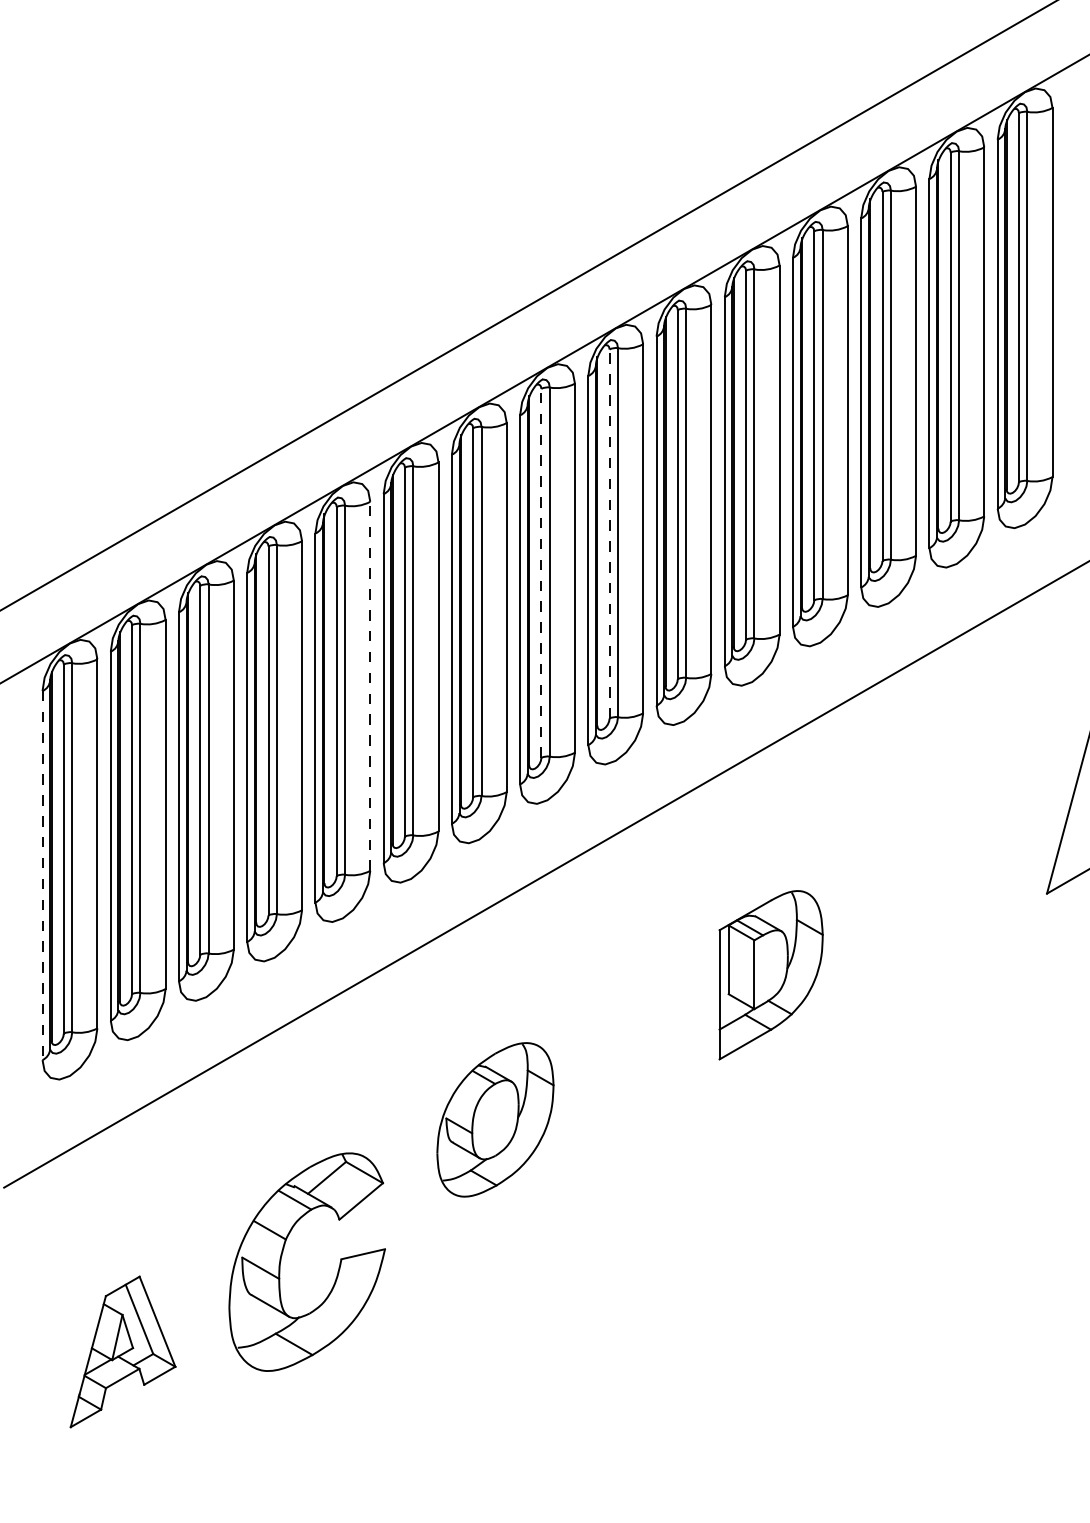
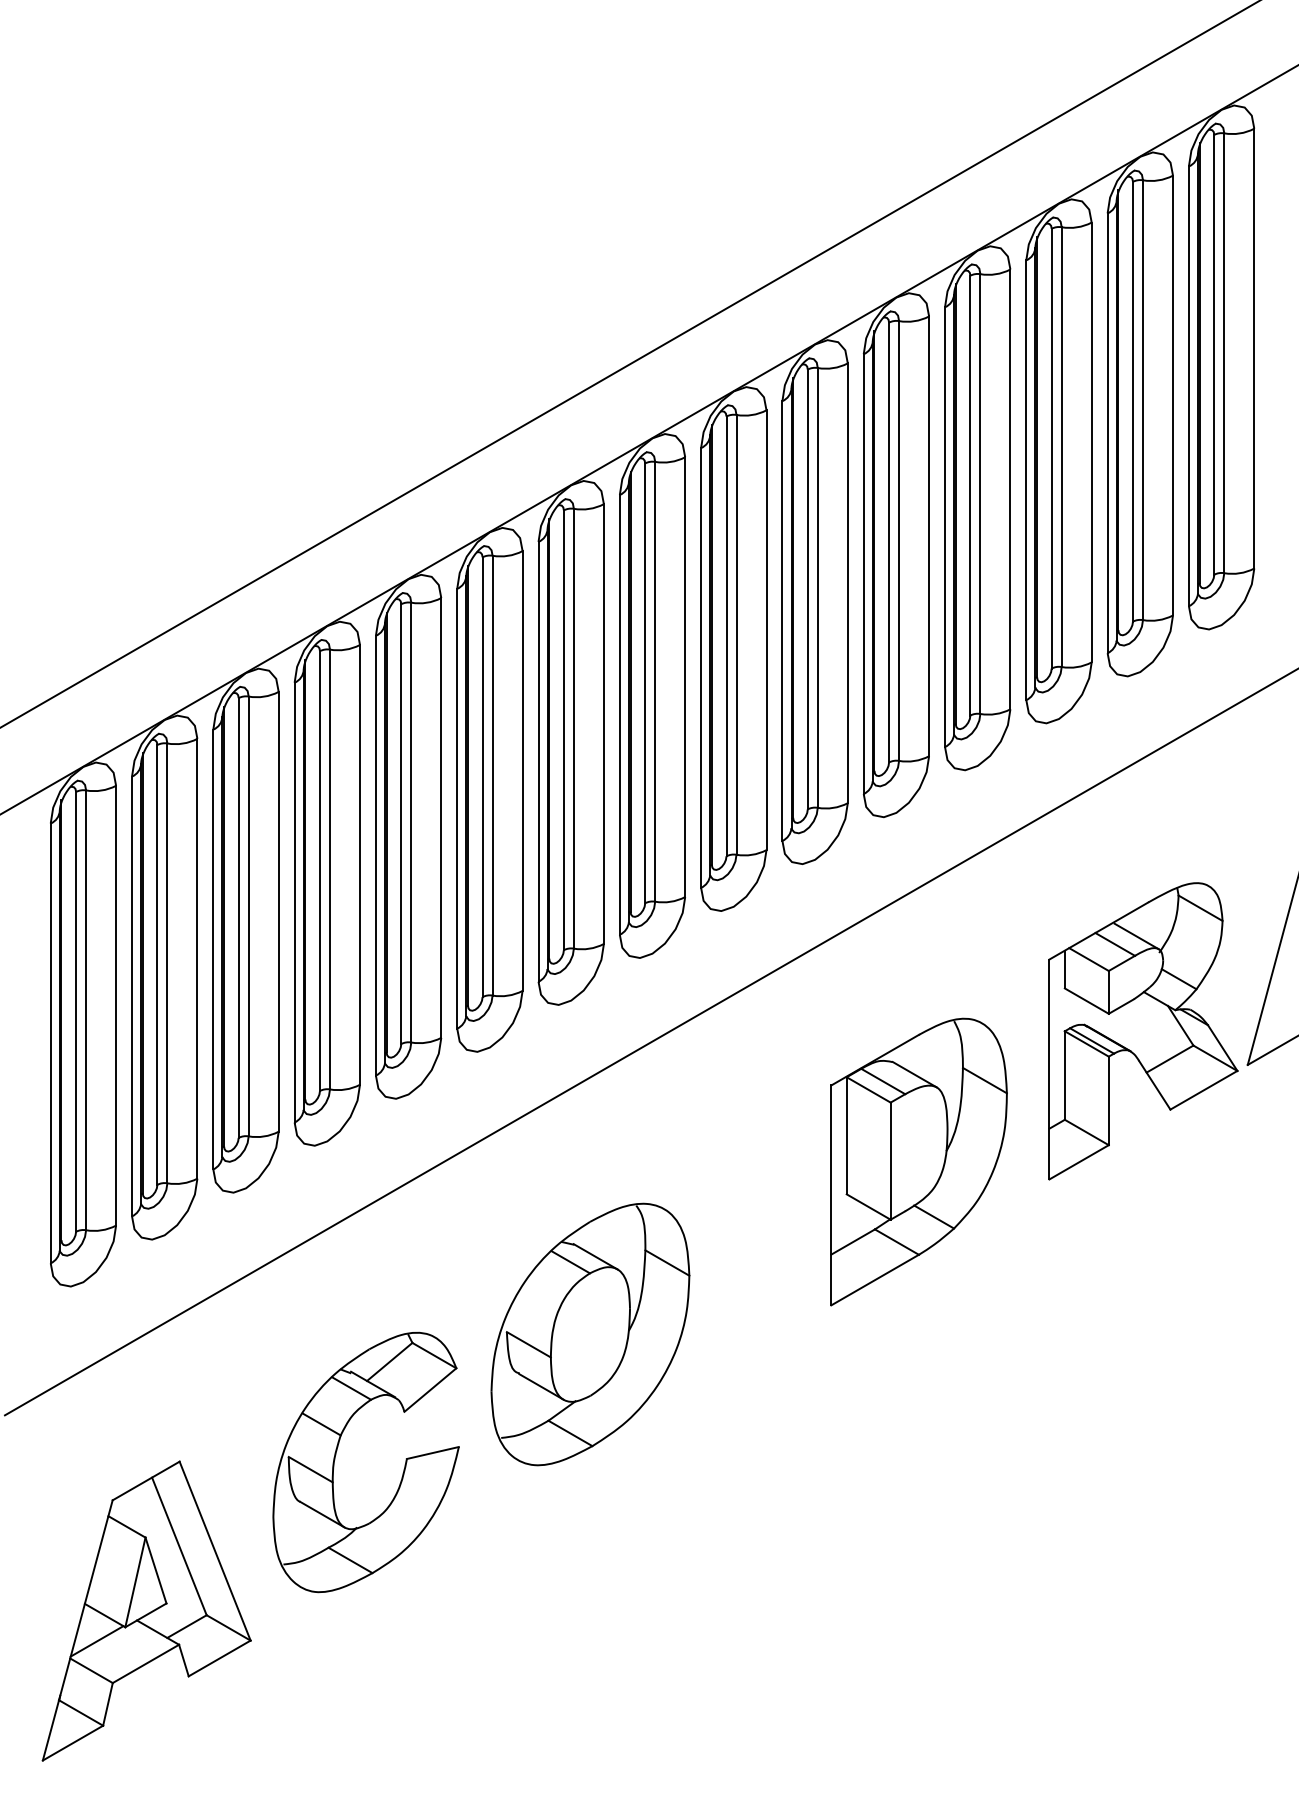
line: (609, 534) -> (726, 636), dashed -> solid
line: (541, 573) -> (645, 683), dashed -> solid
line: (370, 686) -> (441, 818), dashed -> solid
part: (959, 865) -> (1143, 1031), added
line: (42, 875) -> (50, 1043), dashed -> solid
part: (770, 975) -> (918, 1162), size x1.43
part: (495, 1119) -> (590, 1334), size x1.43
part: (283, 1252) -> (337, 1450), moved
part: (122, 1351) -> (146, 1610), size x1.67

